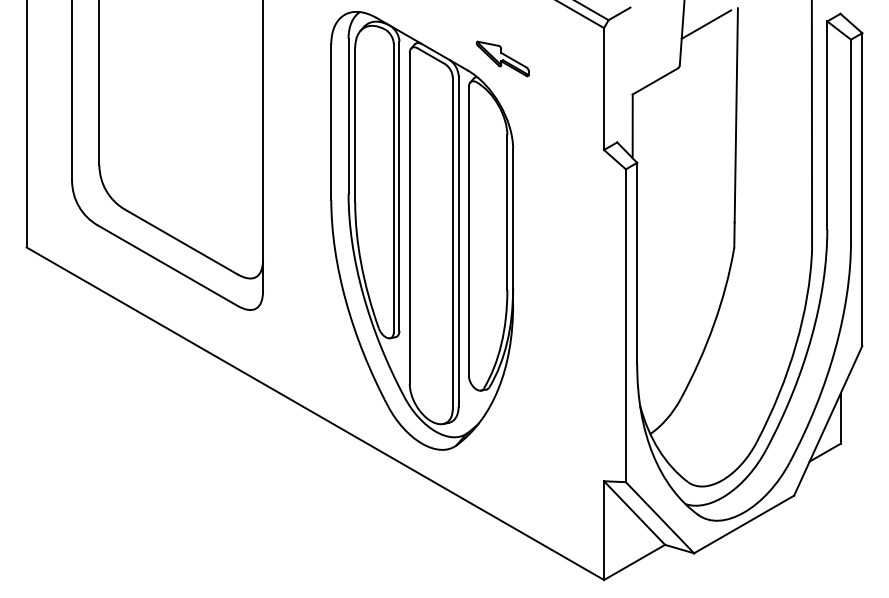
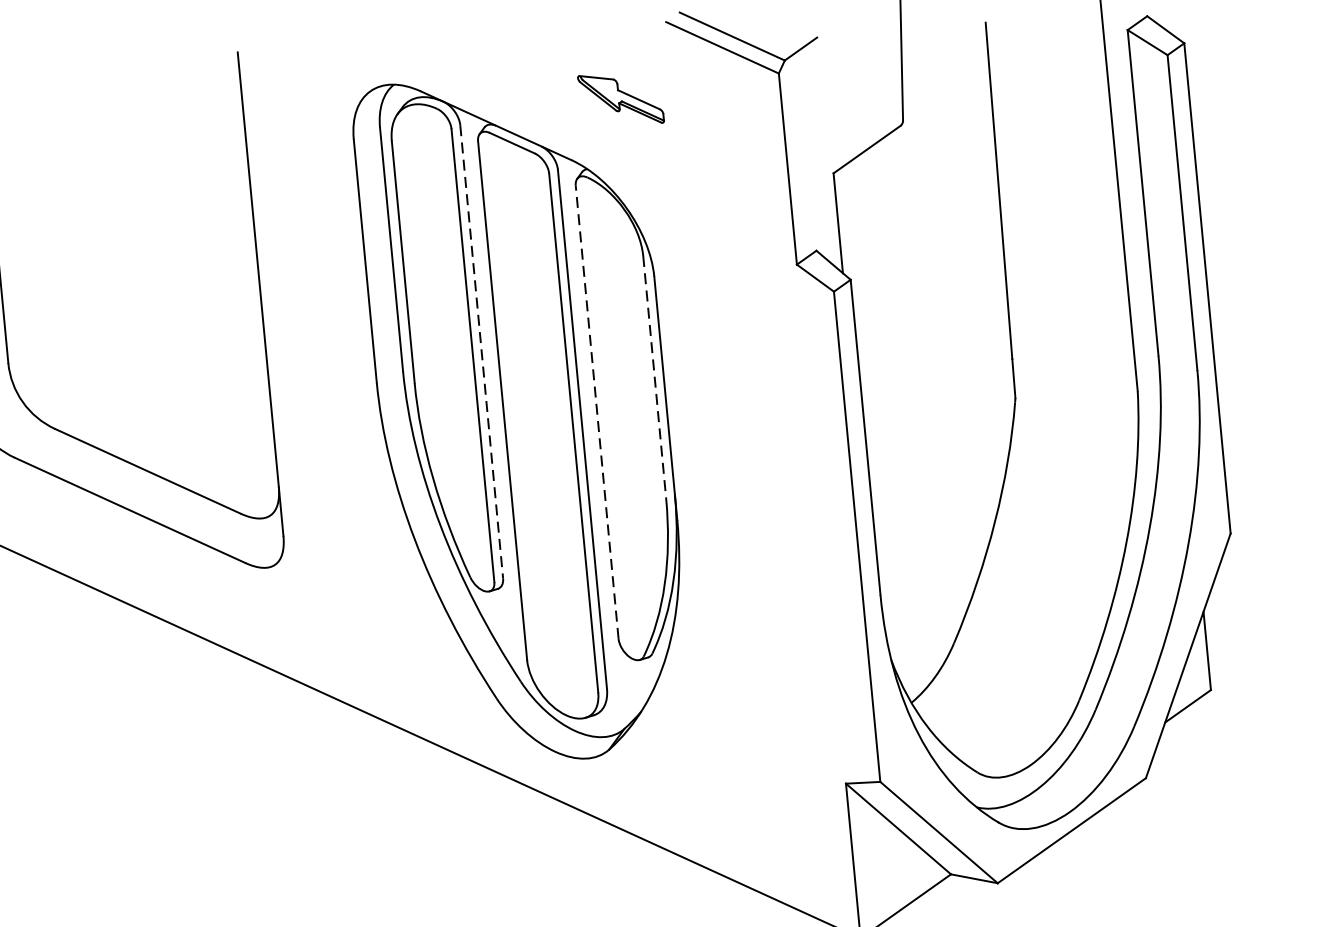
line: (706, 24) -> (938, 52), removed
part: (502, 58) -> (620, 98), moved
line: (399, 186) -> (481, 352), solid -> dashed
line: (507, 213) -> (654, 378), solid -> dashed
line: (468, 231) -> (596, 412), solid -> dashed

